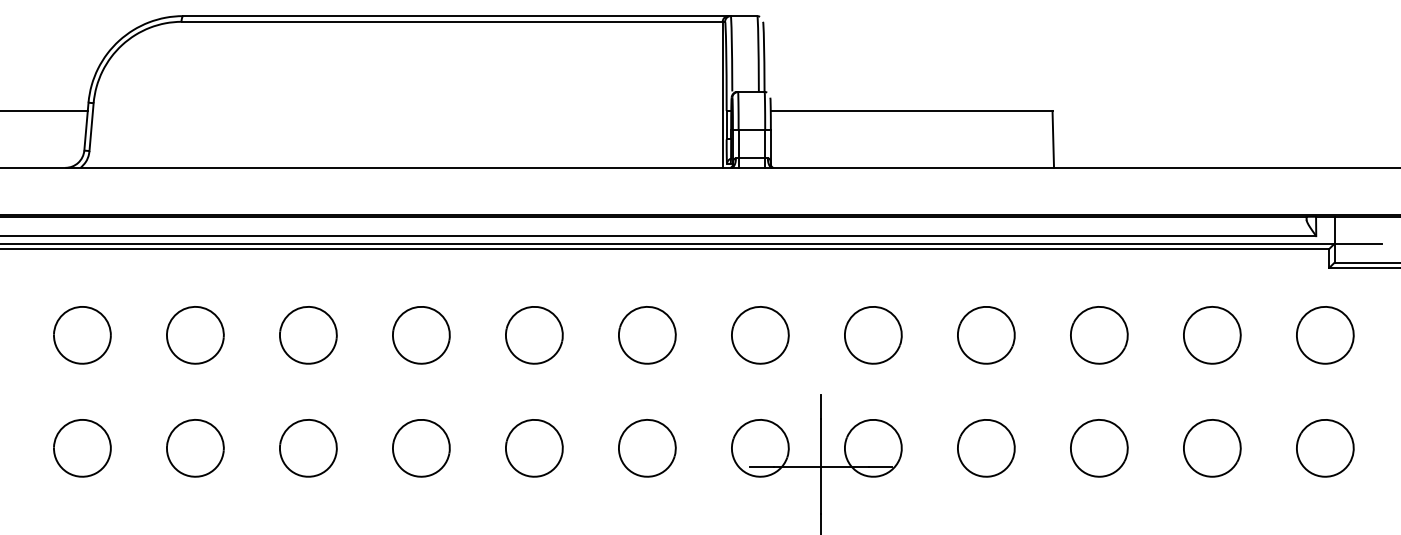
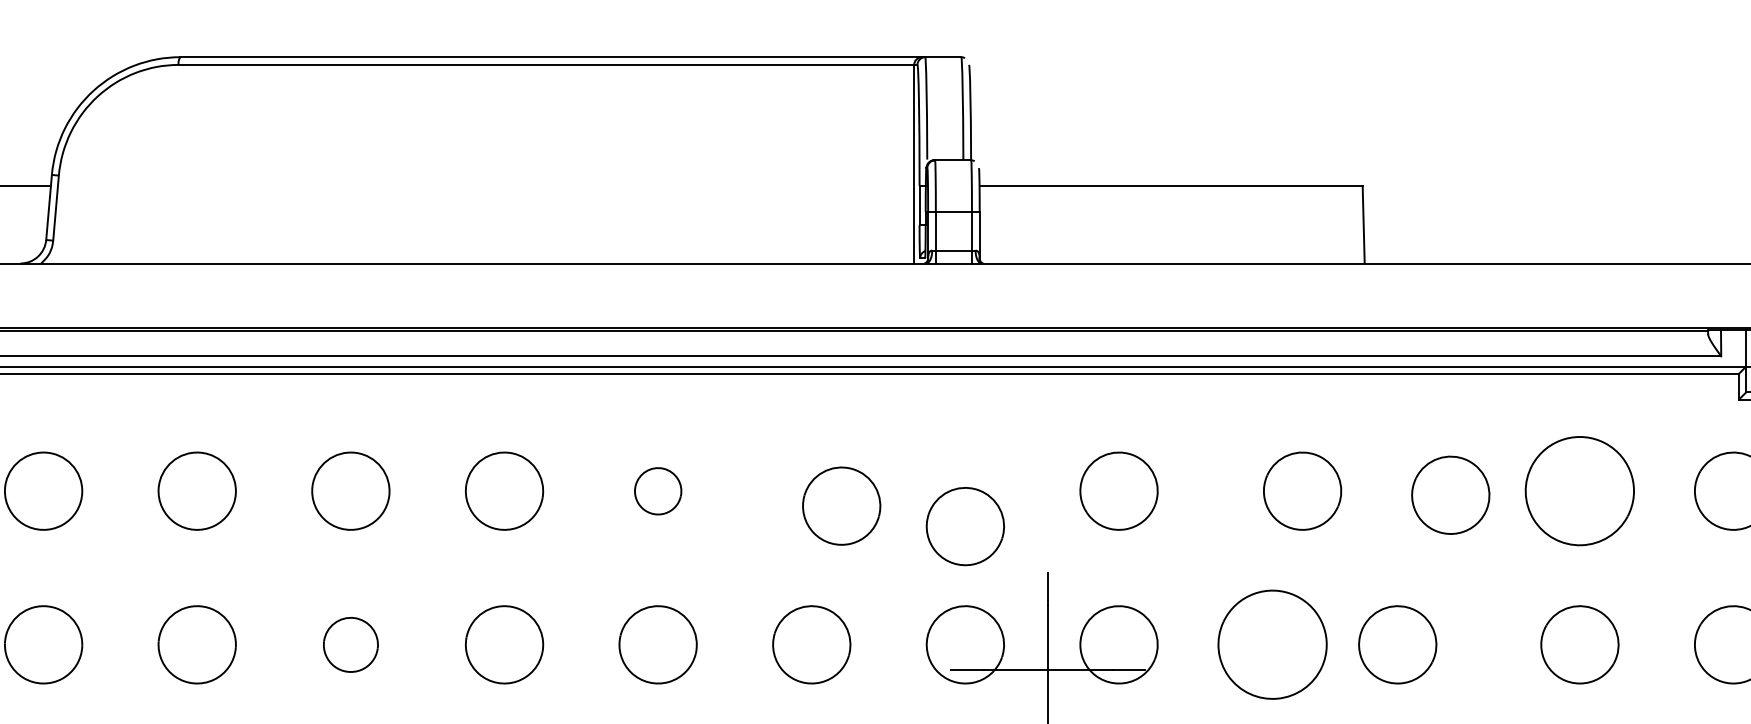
part: (534, 335) -> (658, 491), size x0.6
part: (647, 335) -> (841, 506), moved
part: (760, 335) -> (965, 526), moved
part: (986, 335) -> (1302, 491), moved
part: (1099, 335) -> (1451, 495), moved
part: (1212, 335) -> (1580, 491), size x1.4
part: (308, 448) -> (351, 645), size x0.7
part: (986, 448) -> (1272, 645), size x1.4
part: (1099, 448) -> (1397, 645), moved

